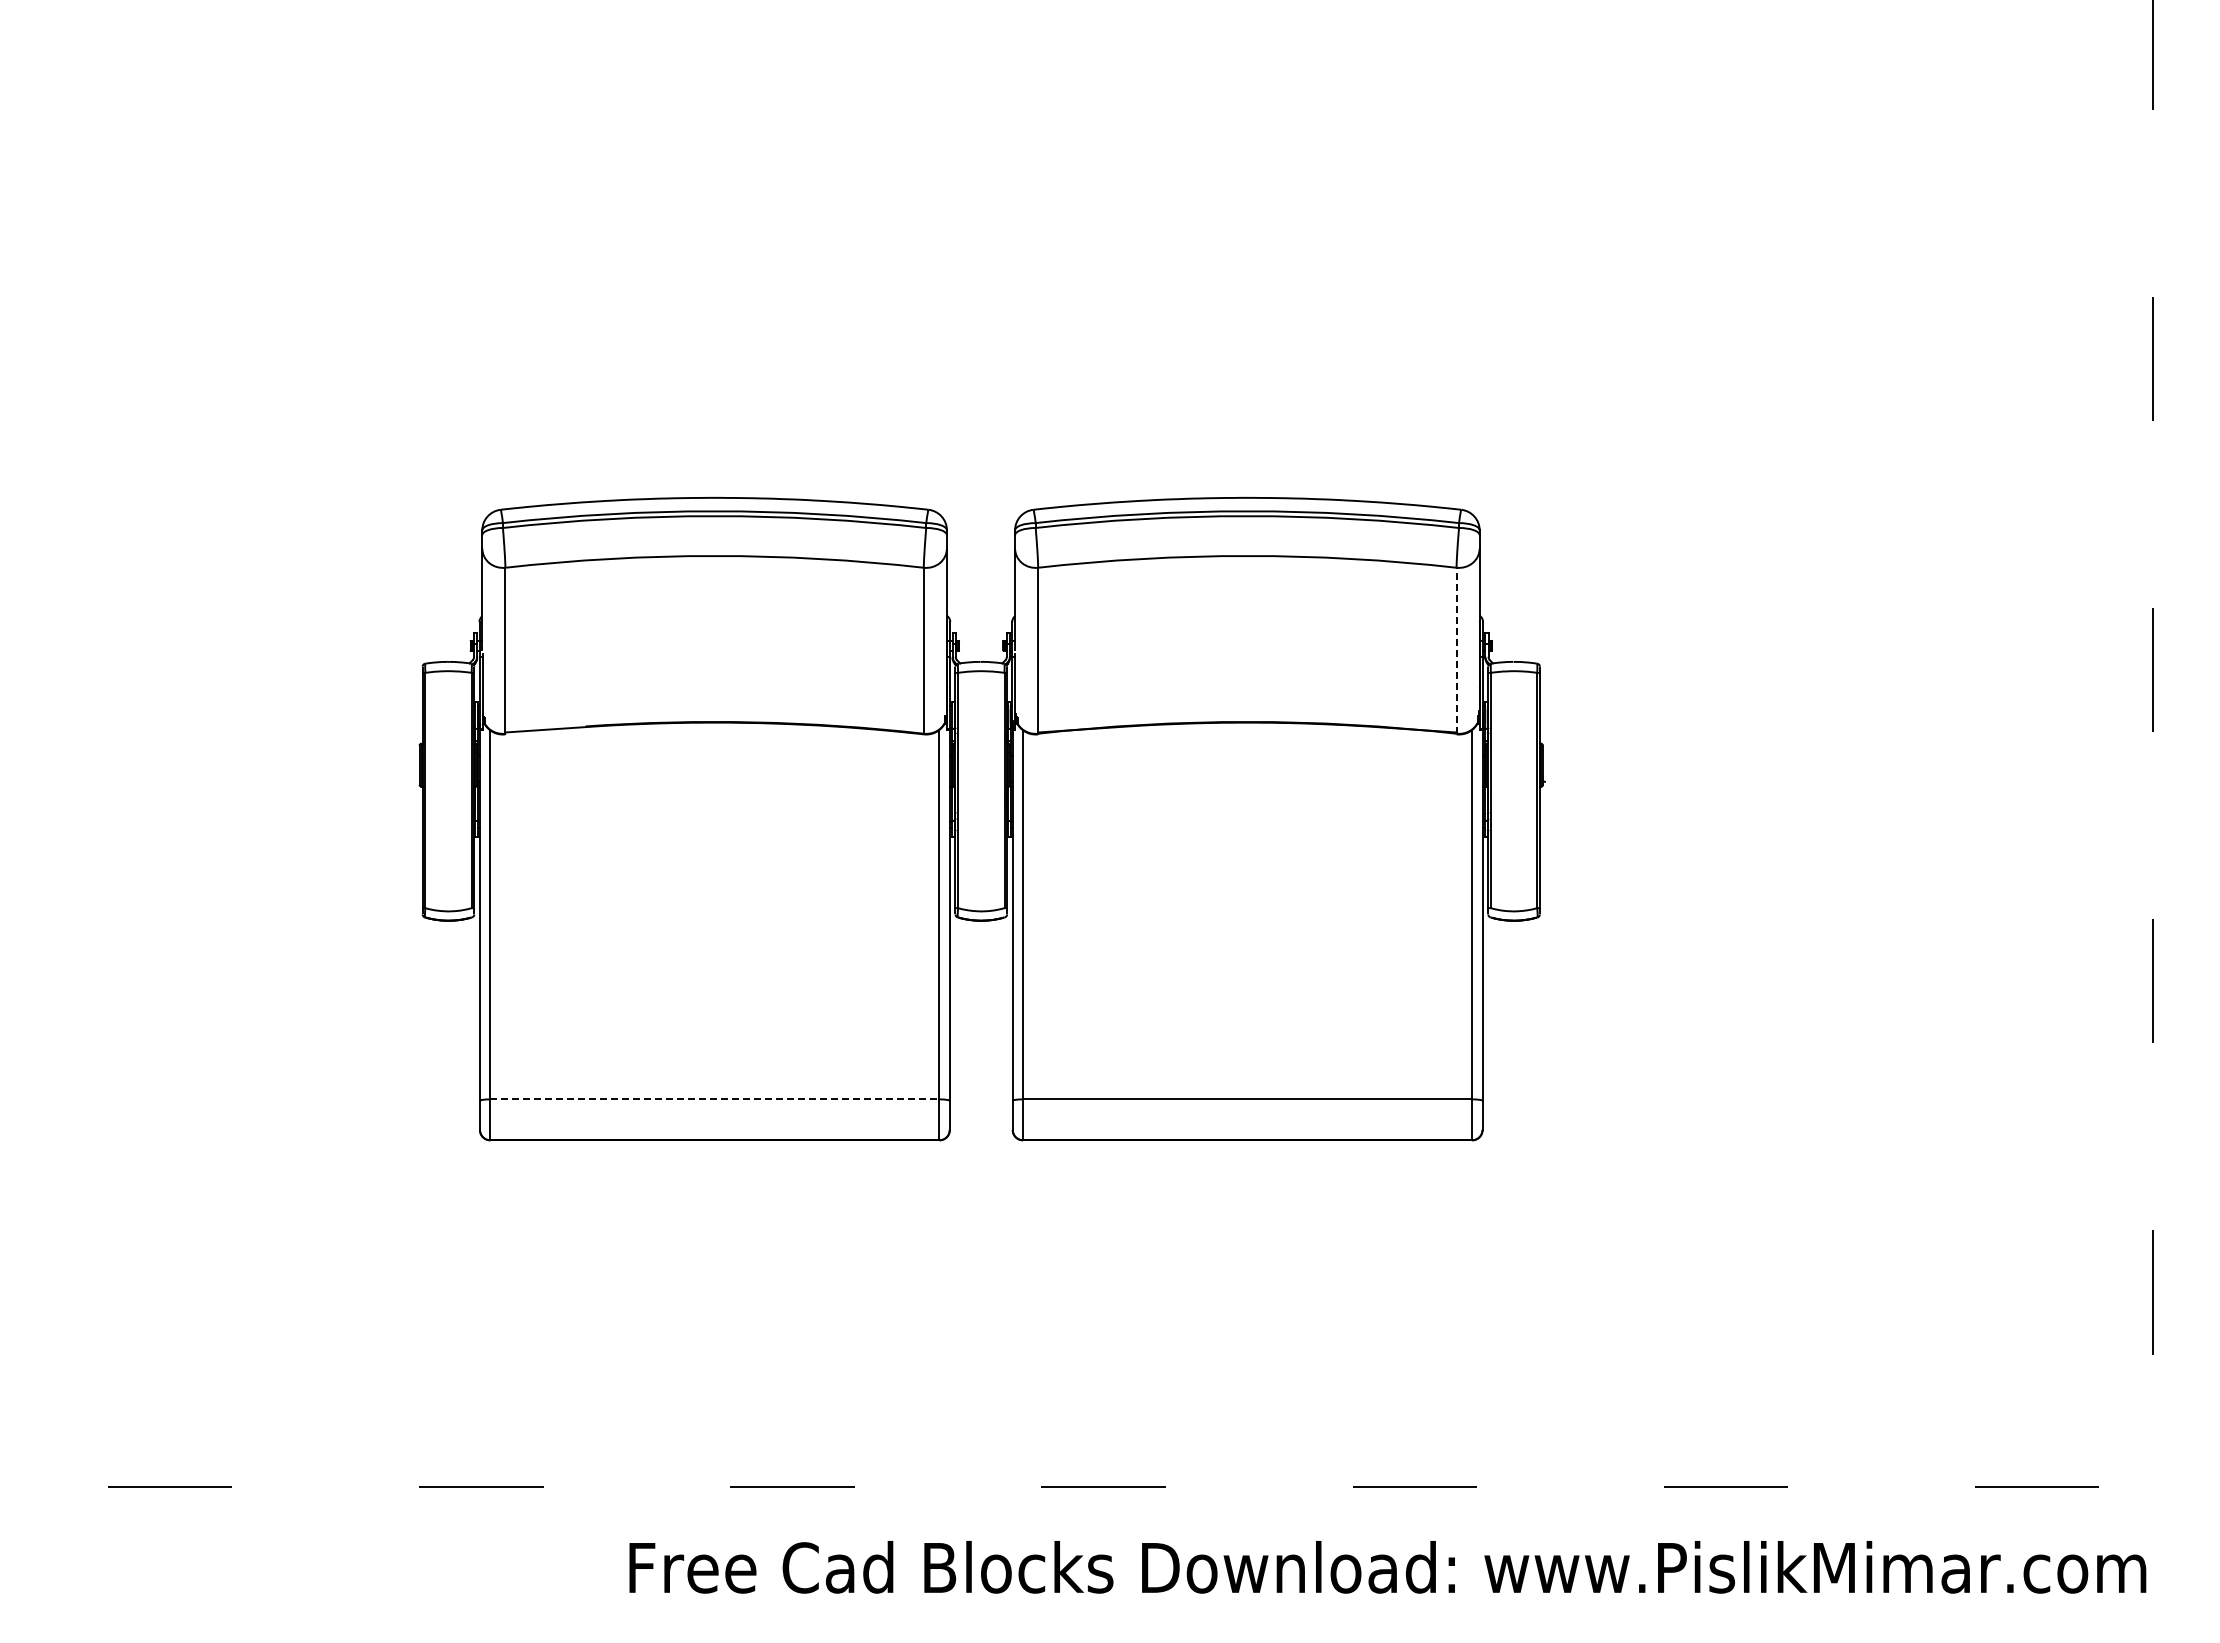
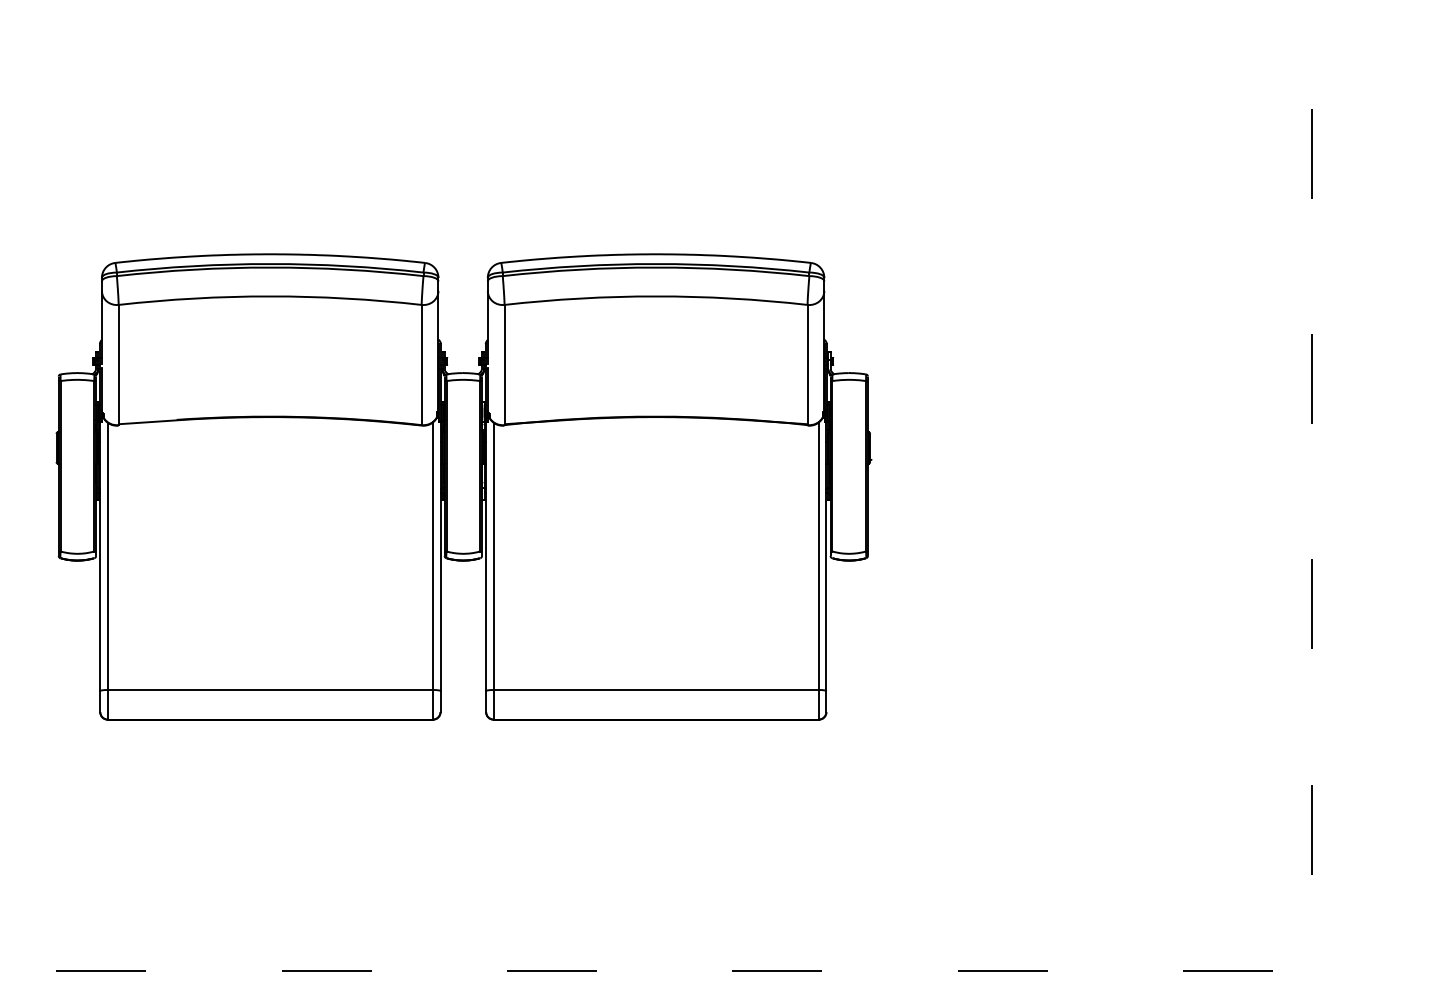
line: (1456, 650) -> (807, 364), dashed -> solid
line: (714, 1099) -> (270, 690), dashed -> solid

